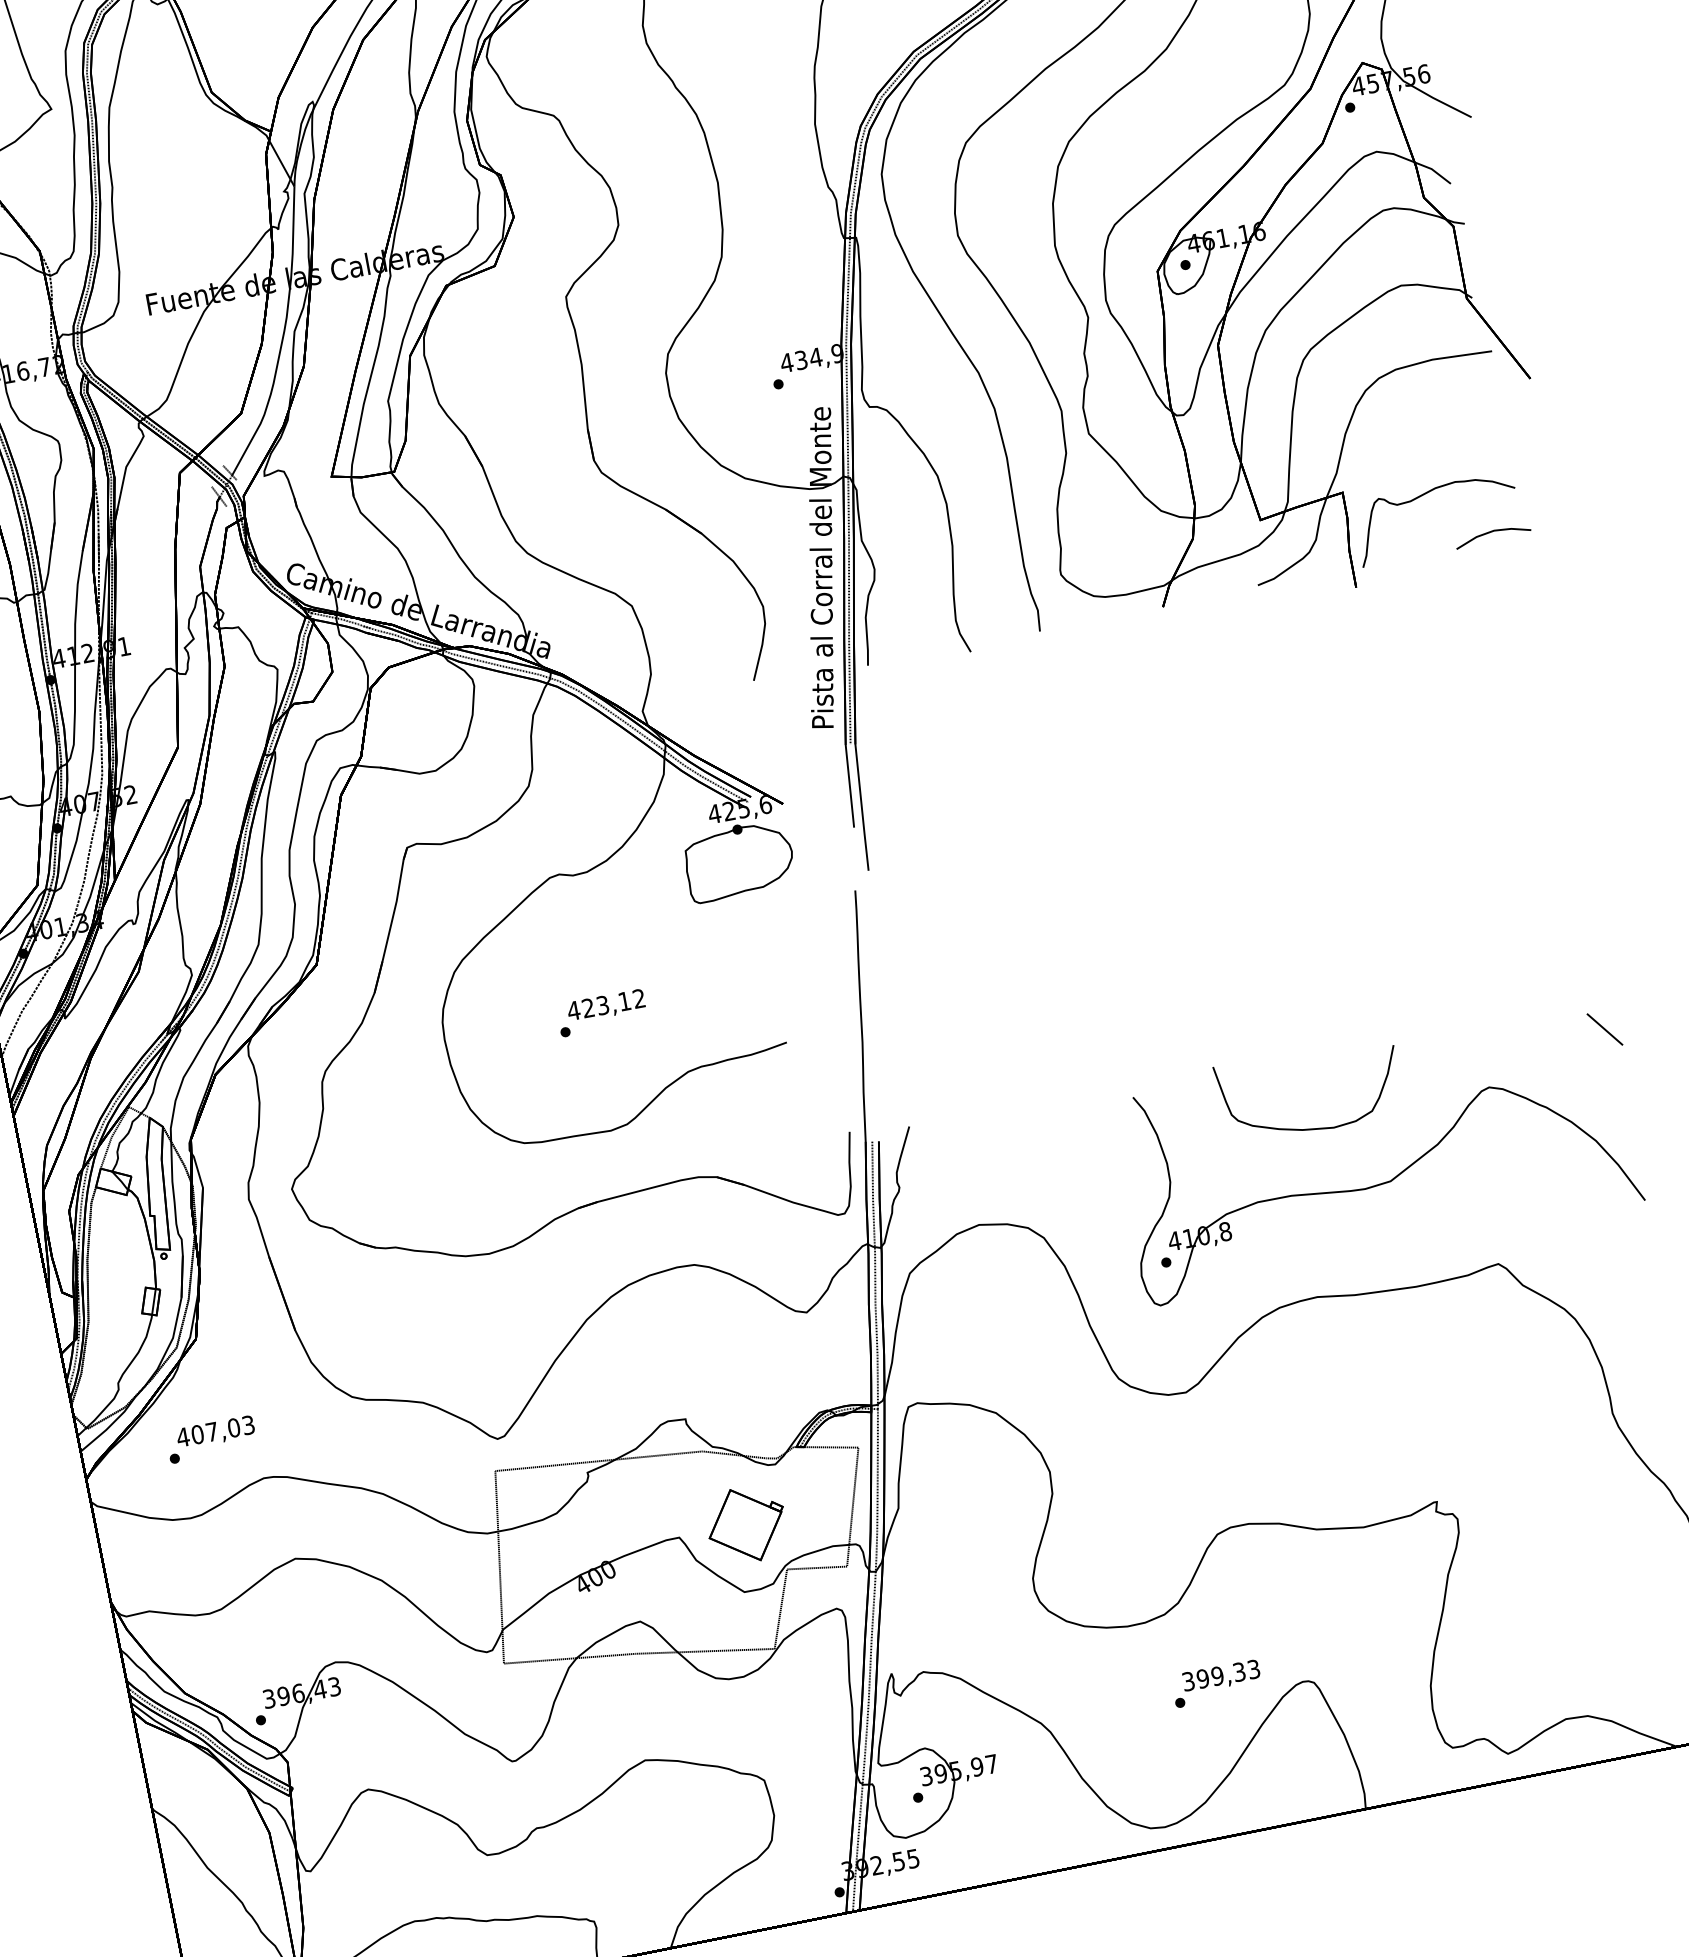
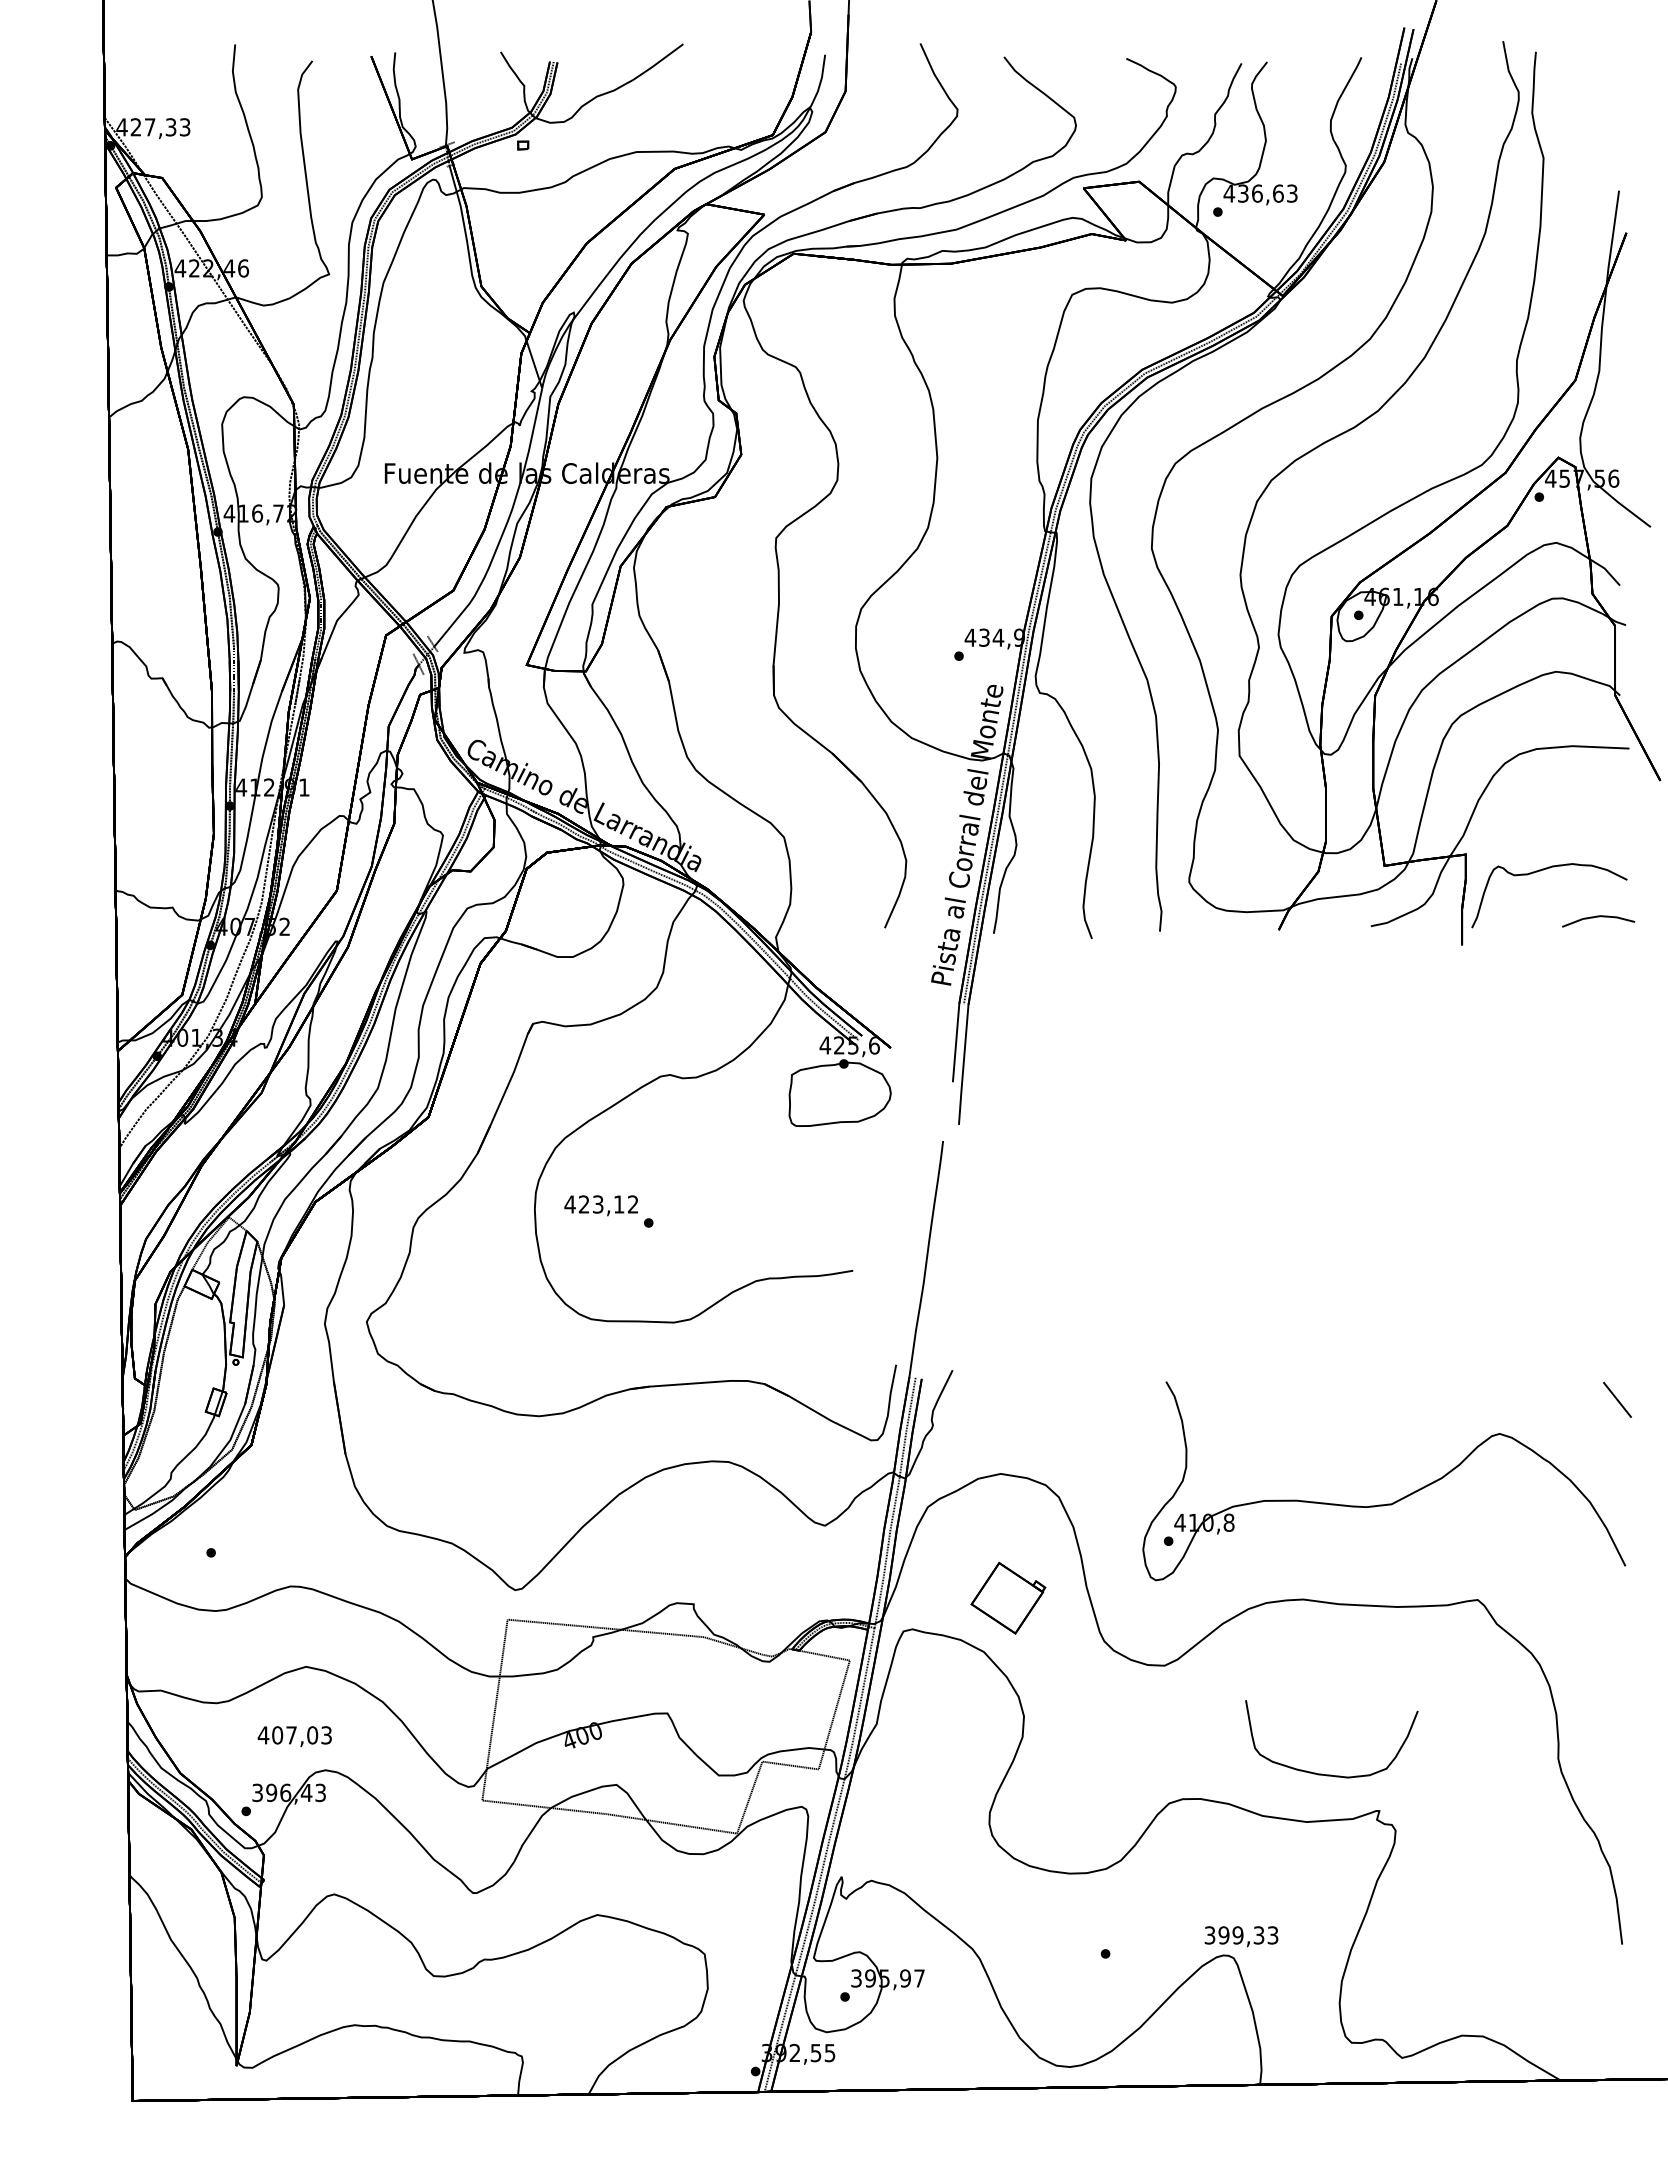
text: (605, 1006) -> (600, 1205), moved
curve: (1316, 1127) -> (1331, 1774), moved
text: (215, 1432) -> (294, 1736), moved
part: (746, 1525) -> (1008, 1598), moved
text: (1221, 1676) -> (1241, 1936), moved

